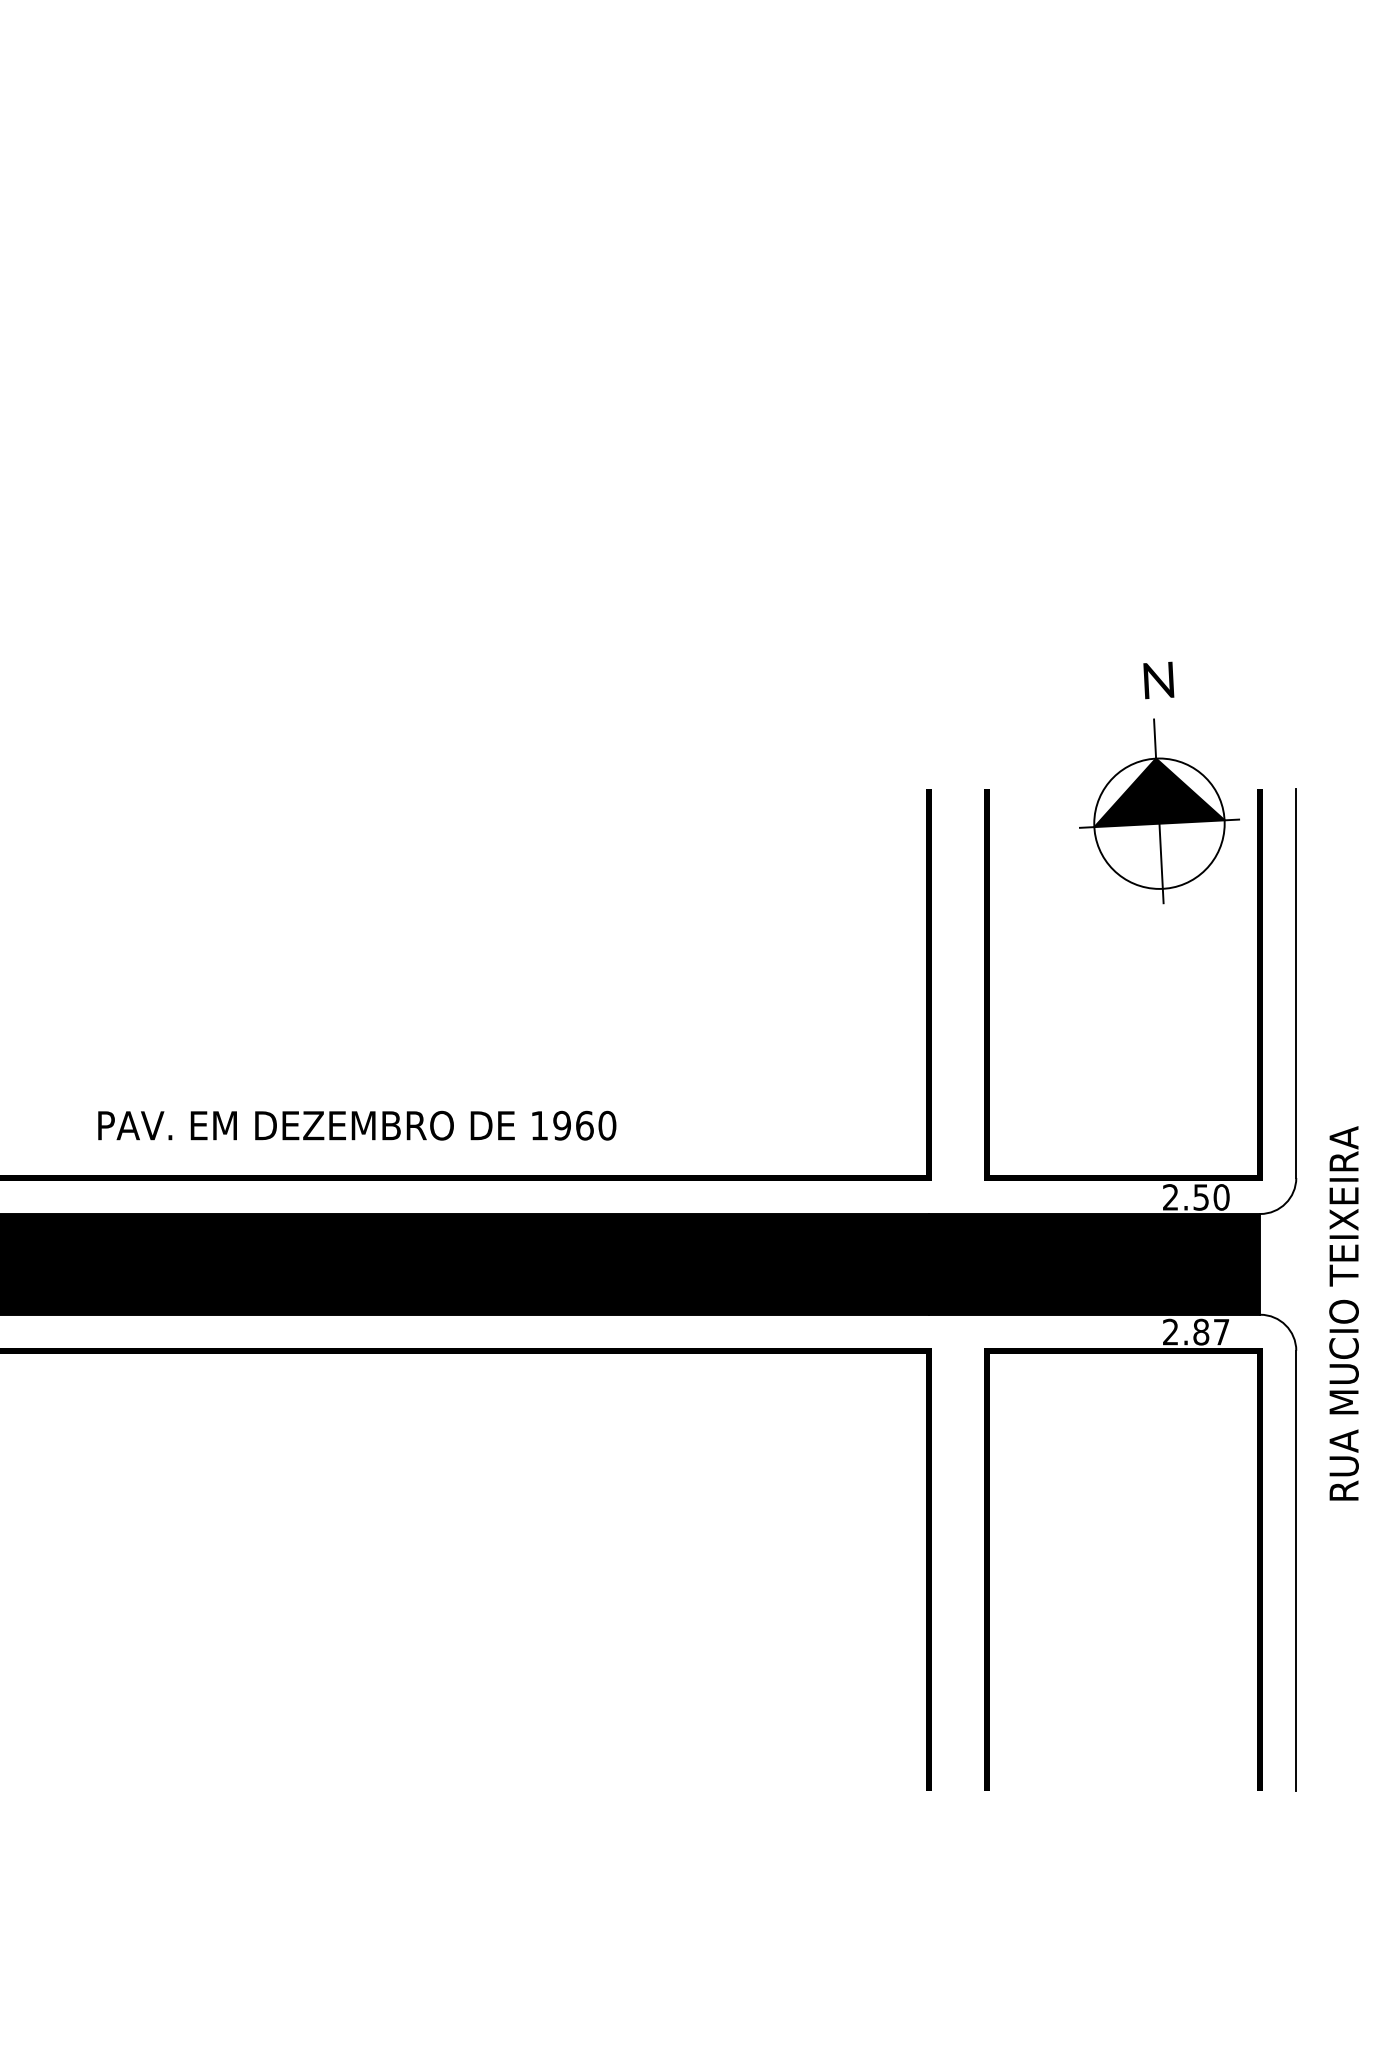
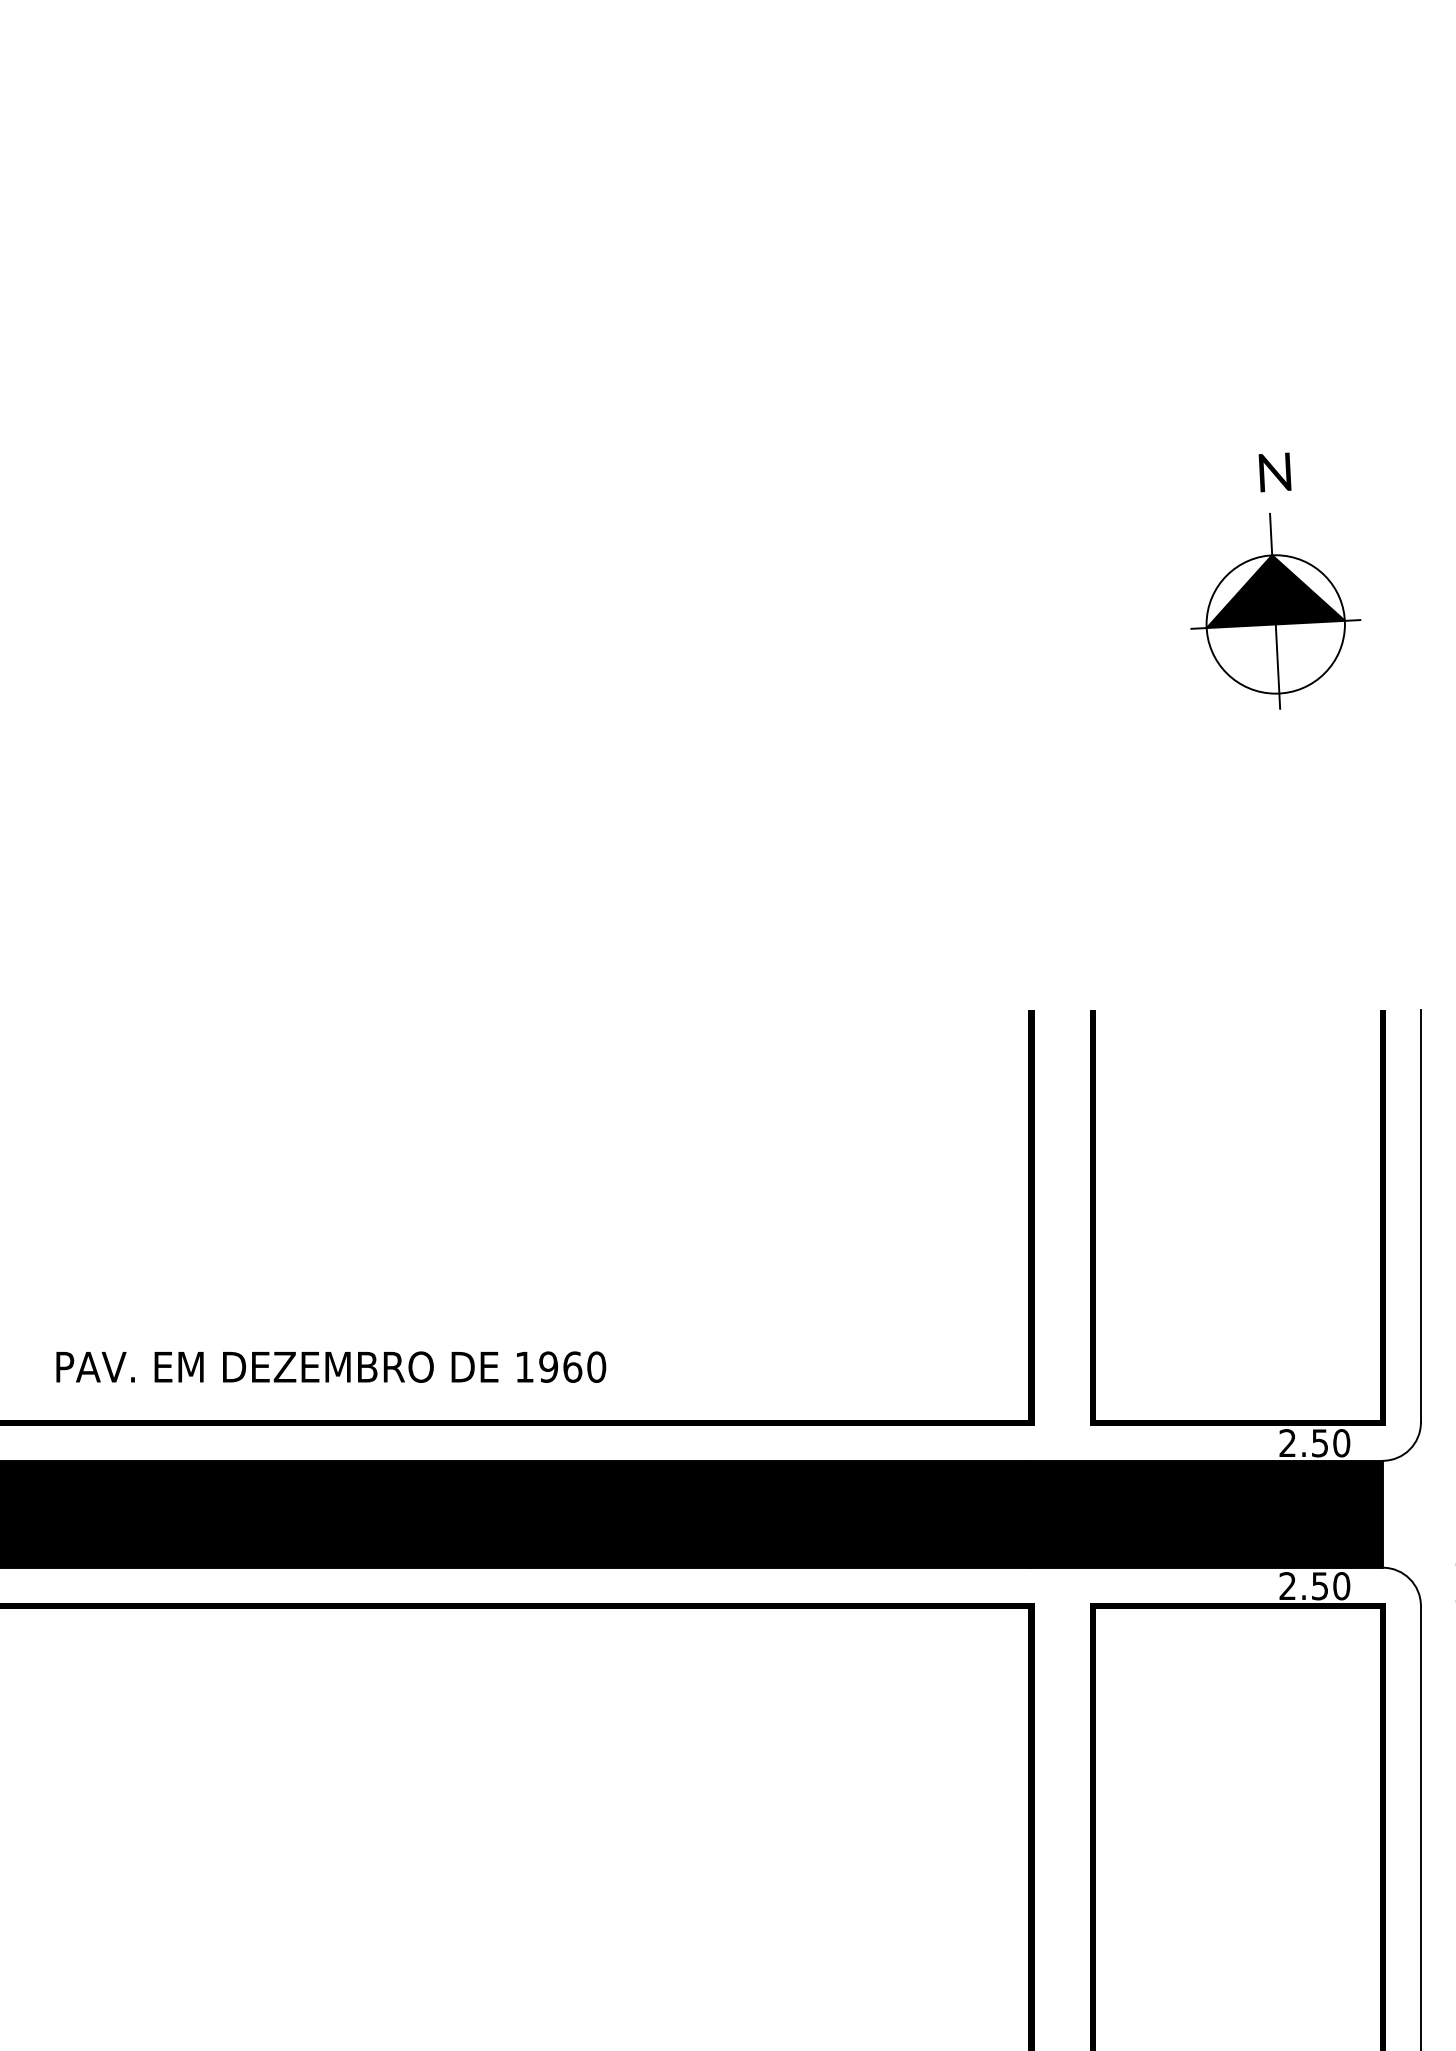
part: (1159, 782) -> (1275, 580), moved
text: (357, 1125) -> (331, 1366), moved
text: (1211, 1331) -> (1330, 1585), 2.87 -> 2.50

